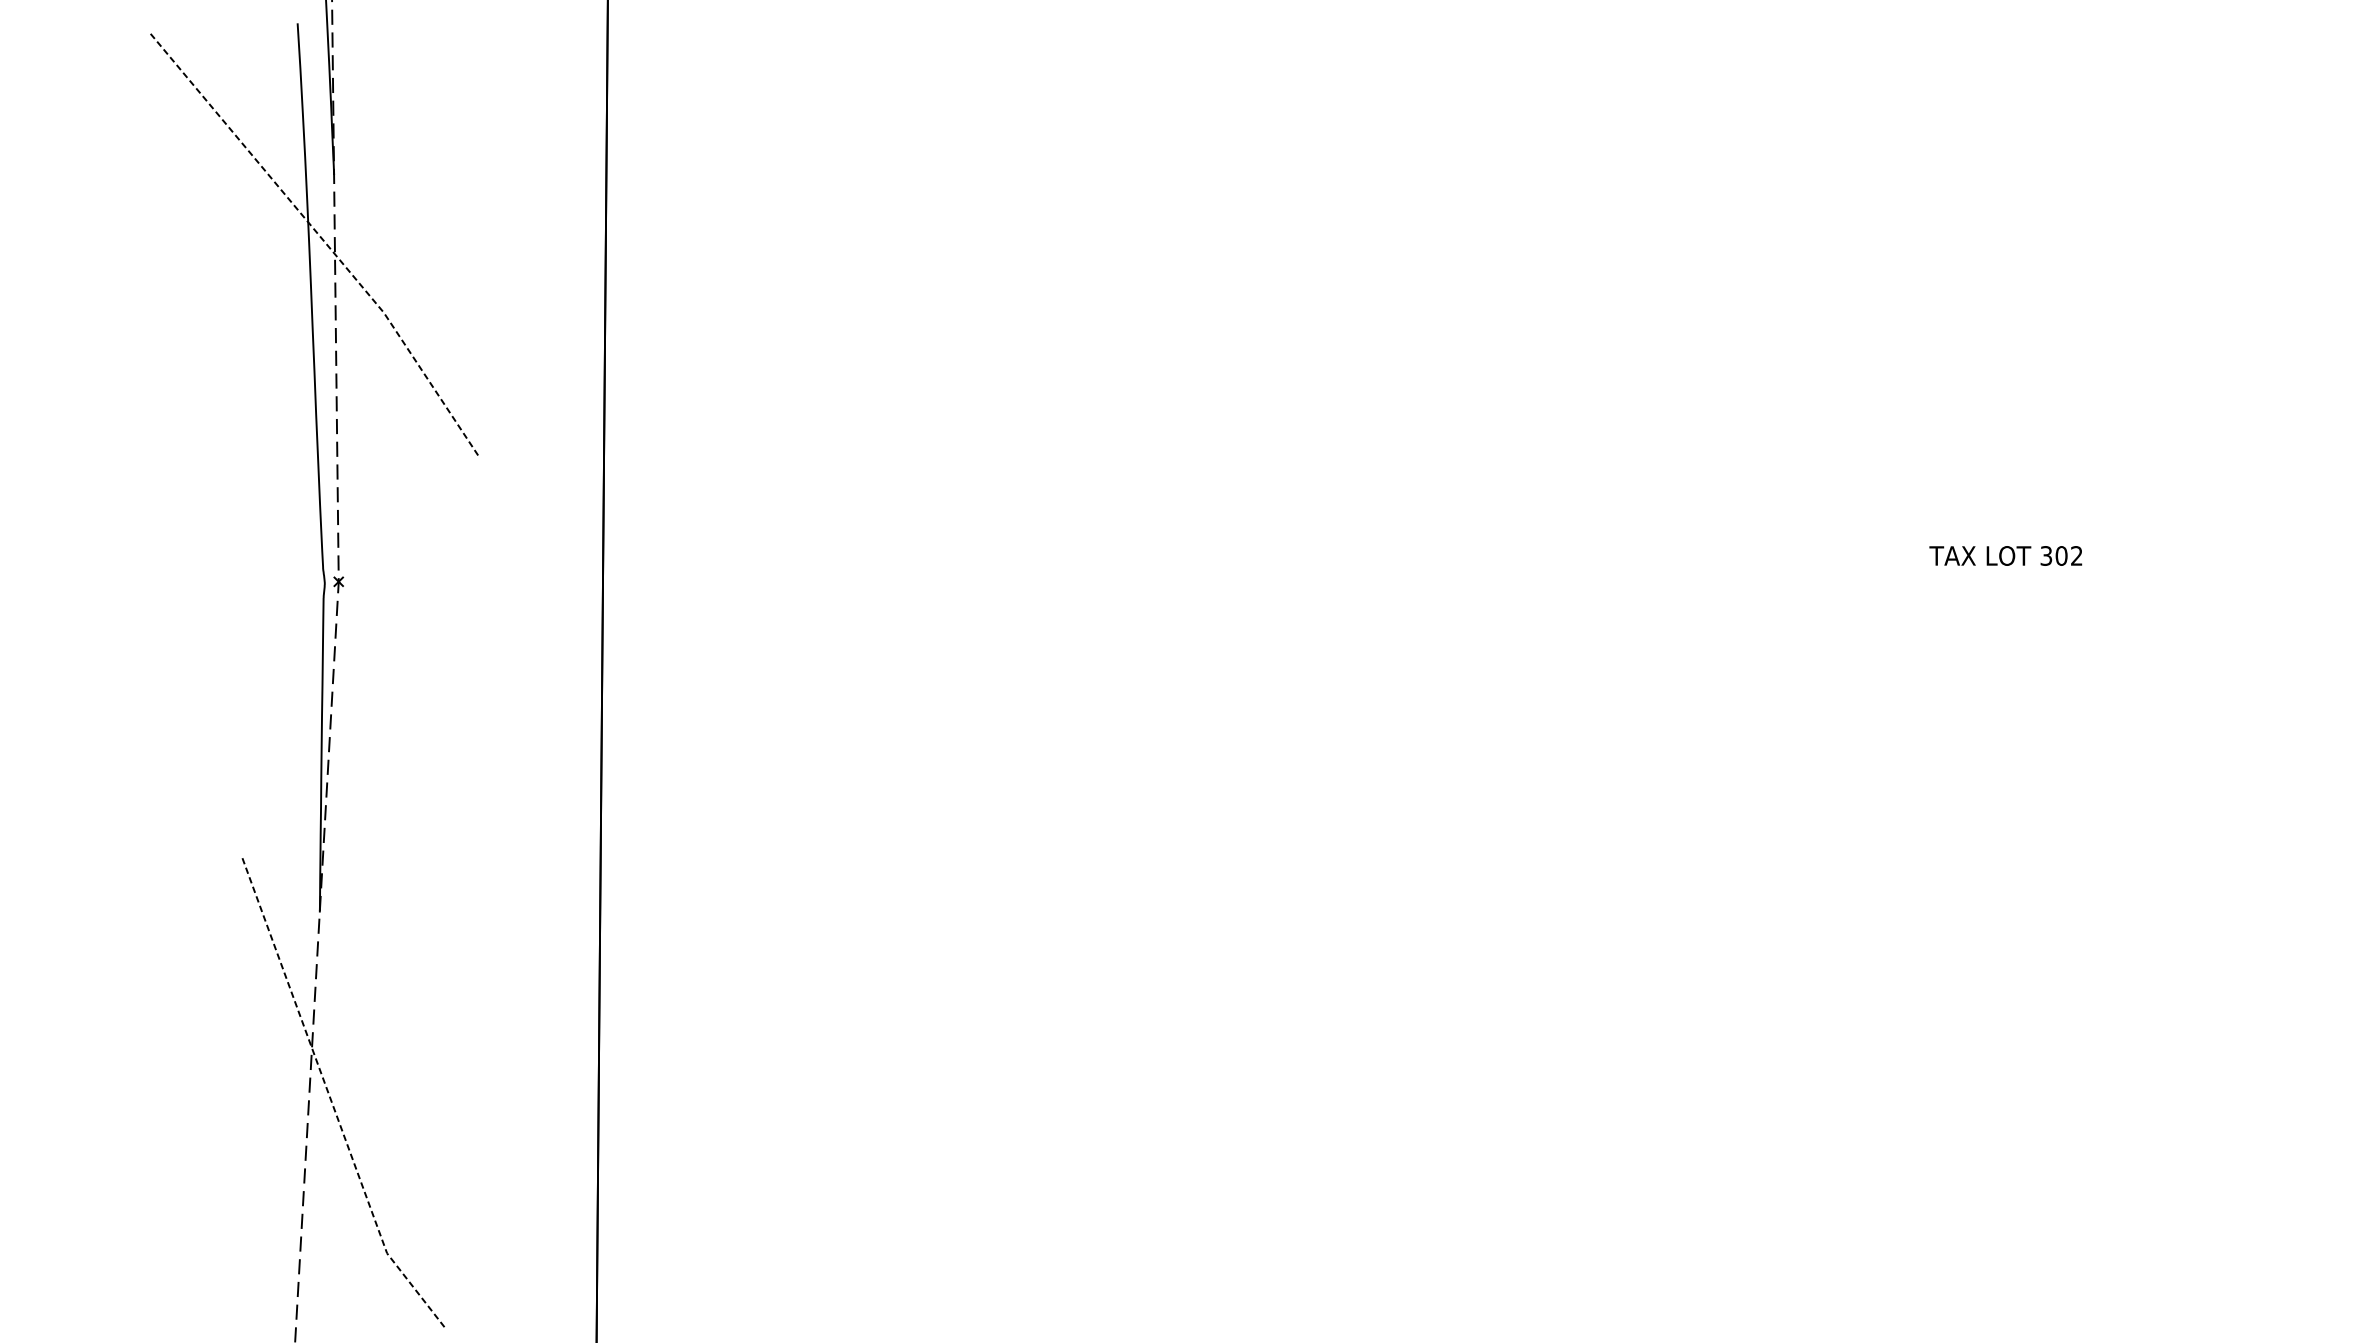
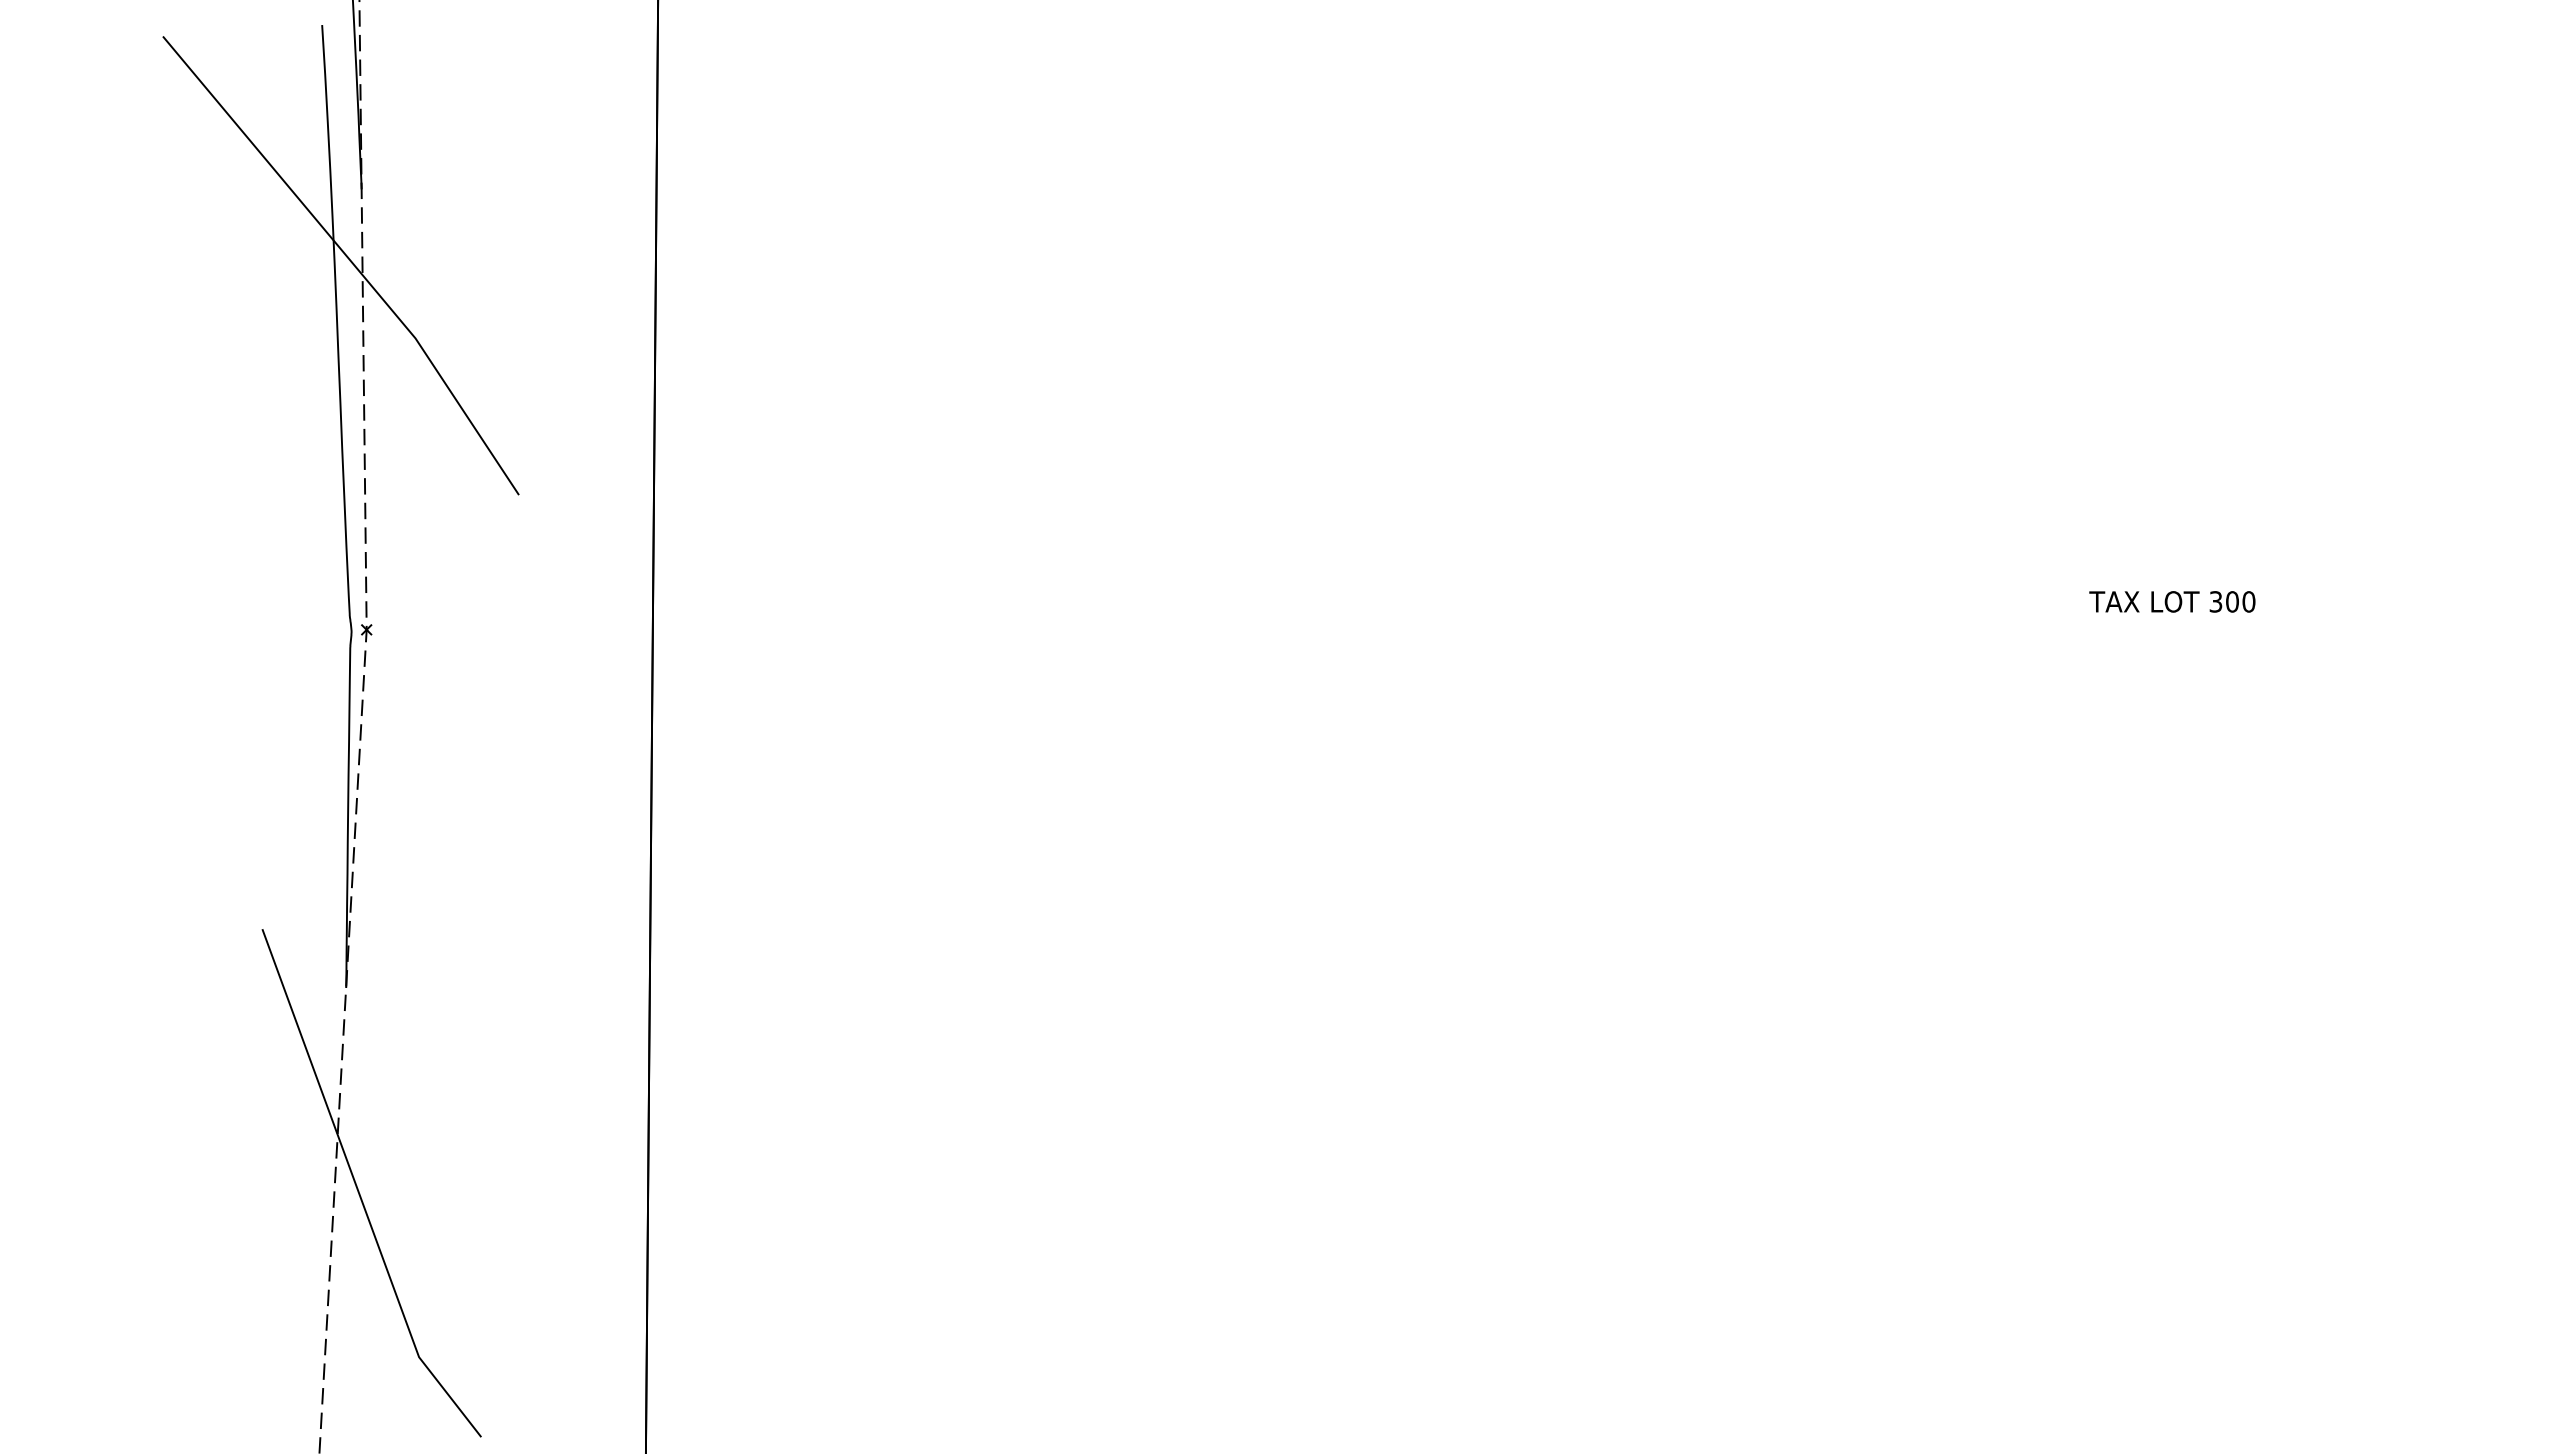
line: (323, 240) -> (350, 260), dashed -> solid
text: (2076, 555) -> (2248, 601), 302 -> 300
line: (331, 1101) -> (358, 1192), dashed -> solid

